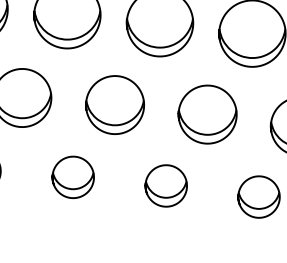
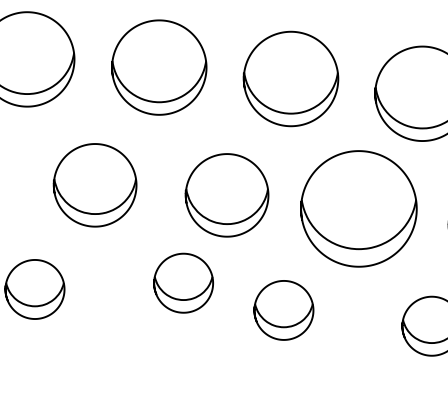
part: (207, 114) -> (358, 208), size x1.4
part: (73, 176) -> (183, 282), moved
part: (165, 186) -> (283, 310), moved

